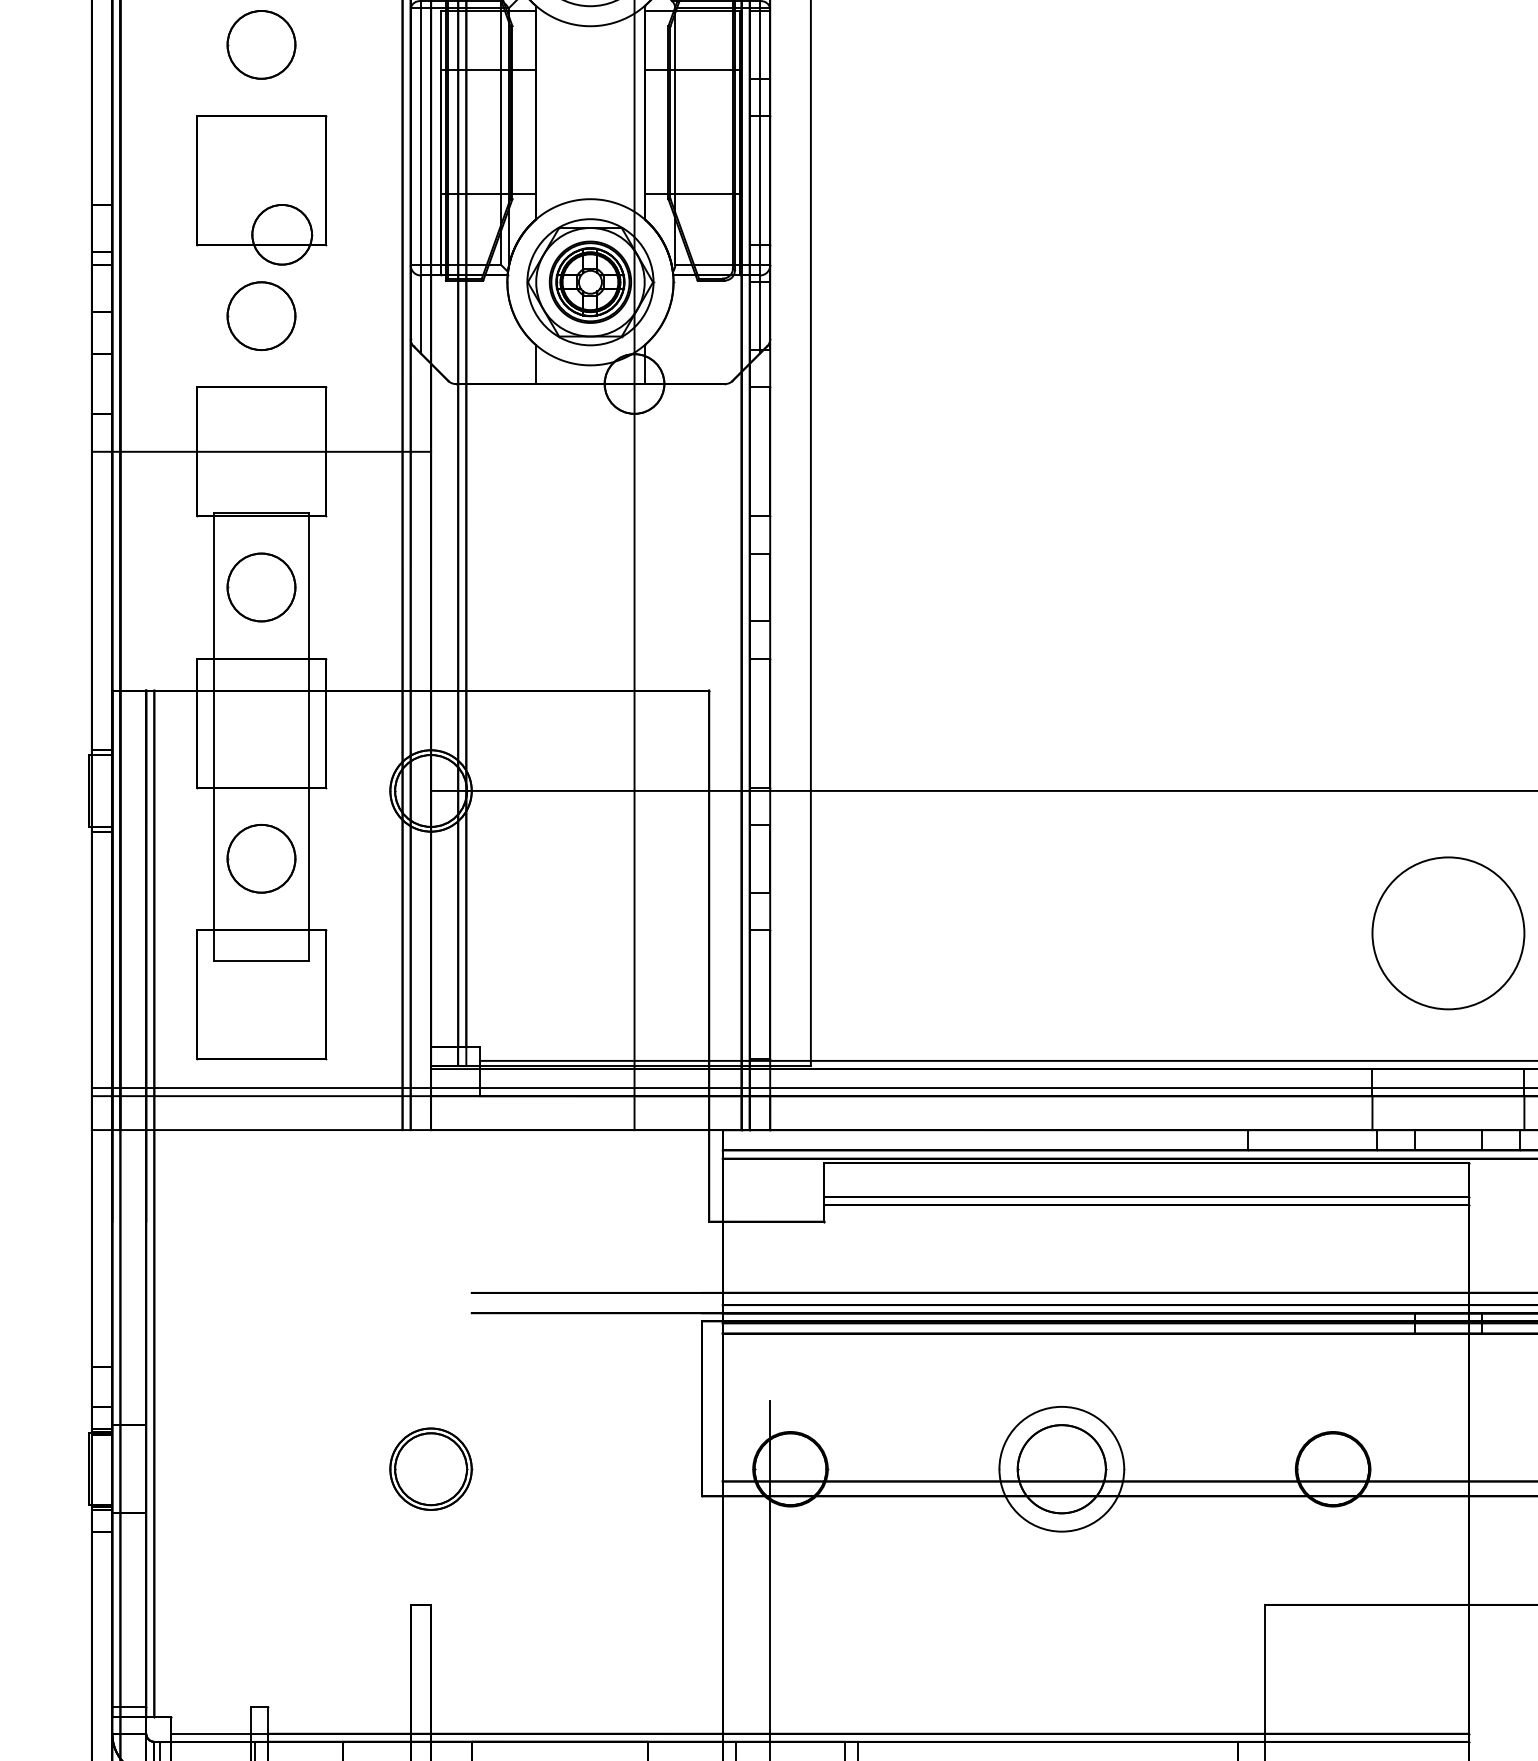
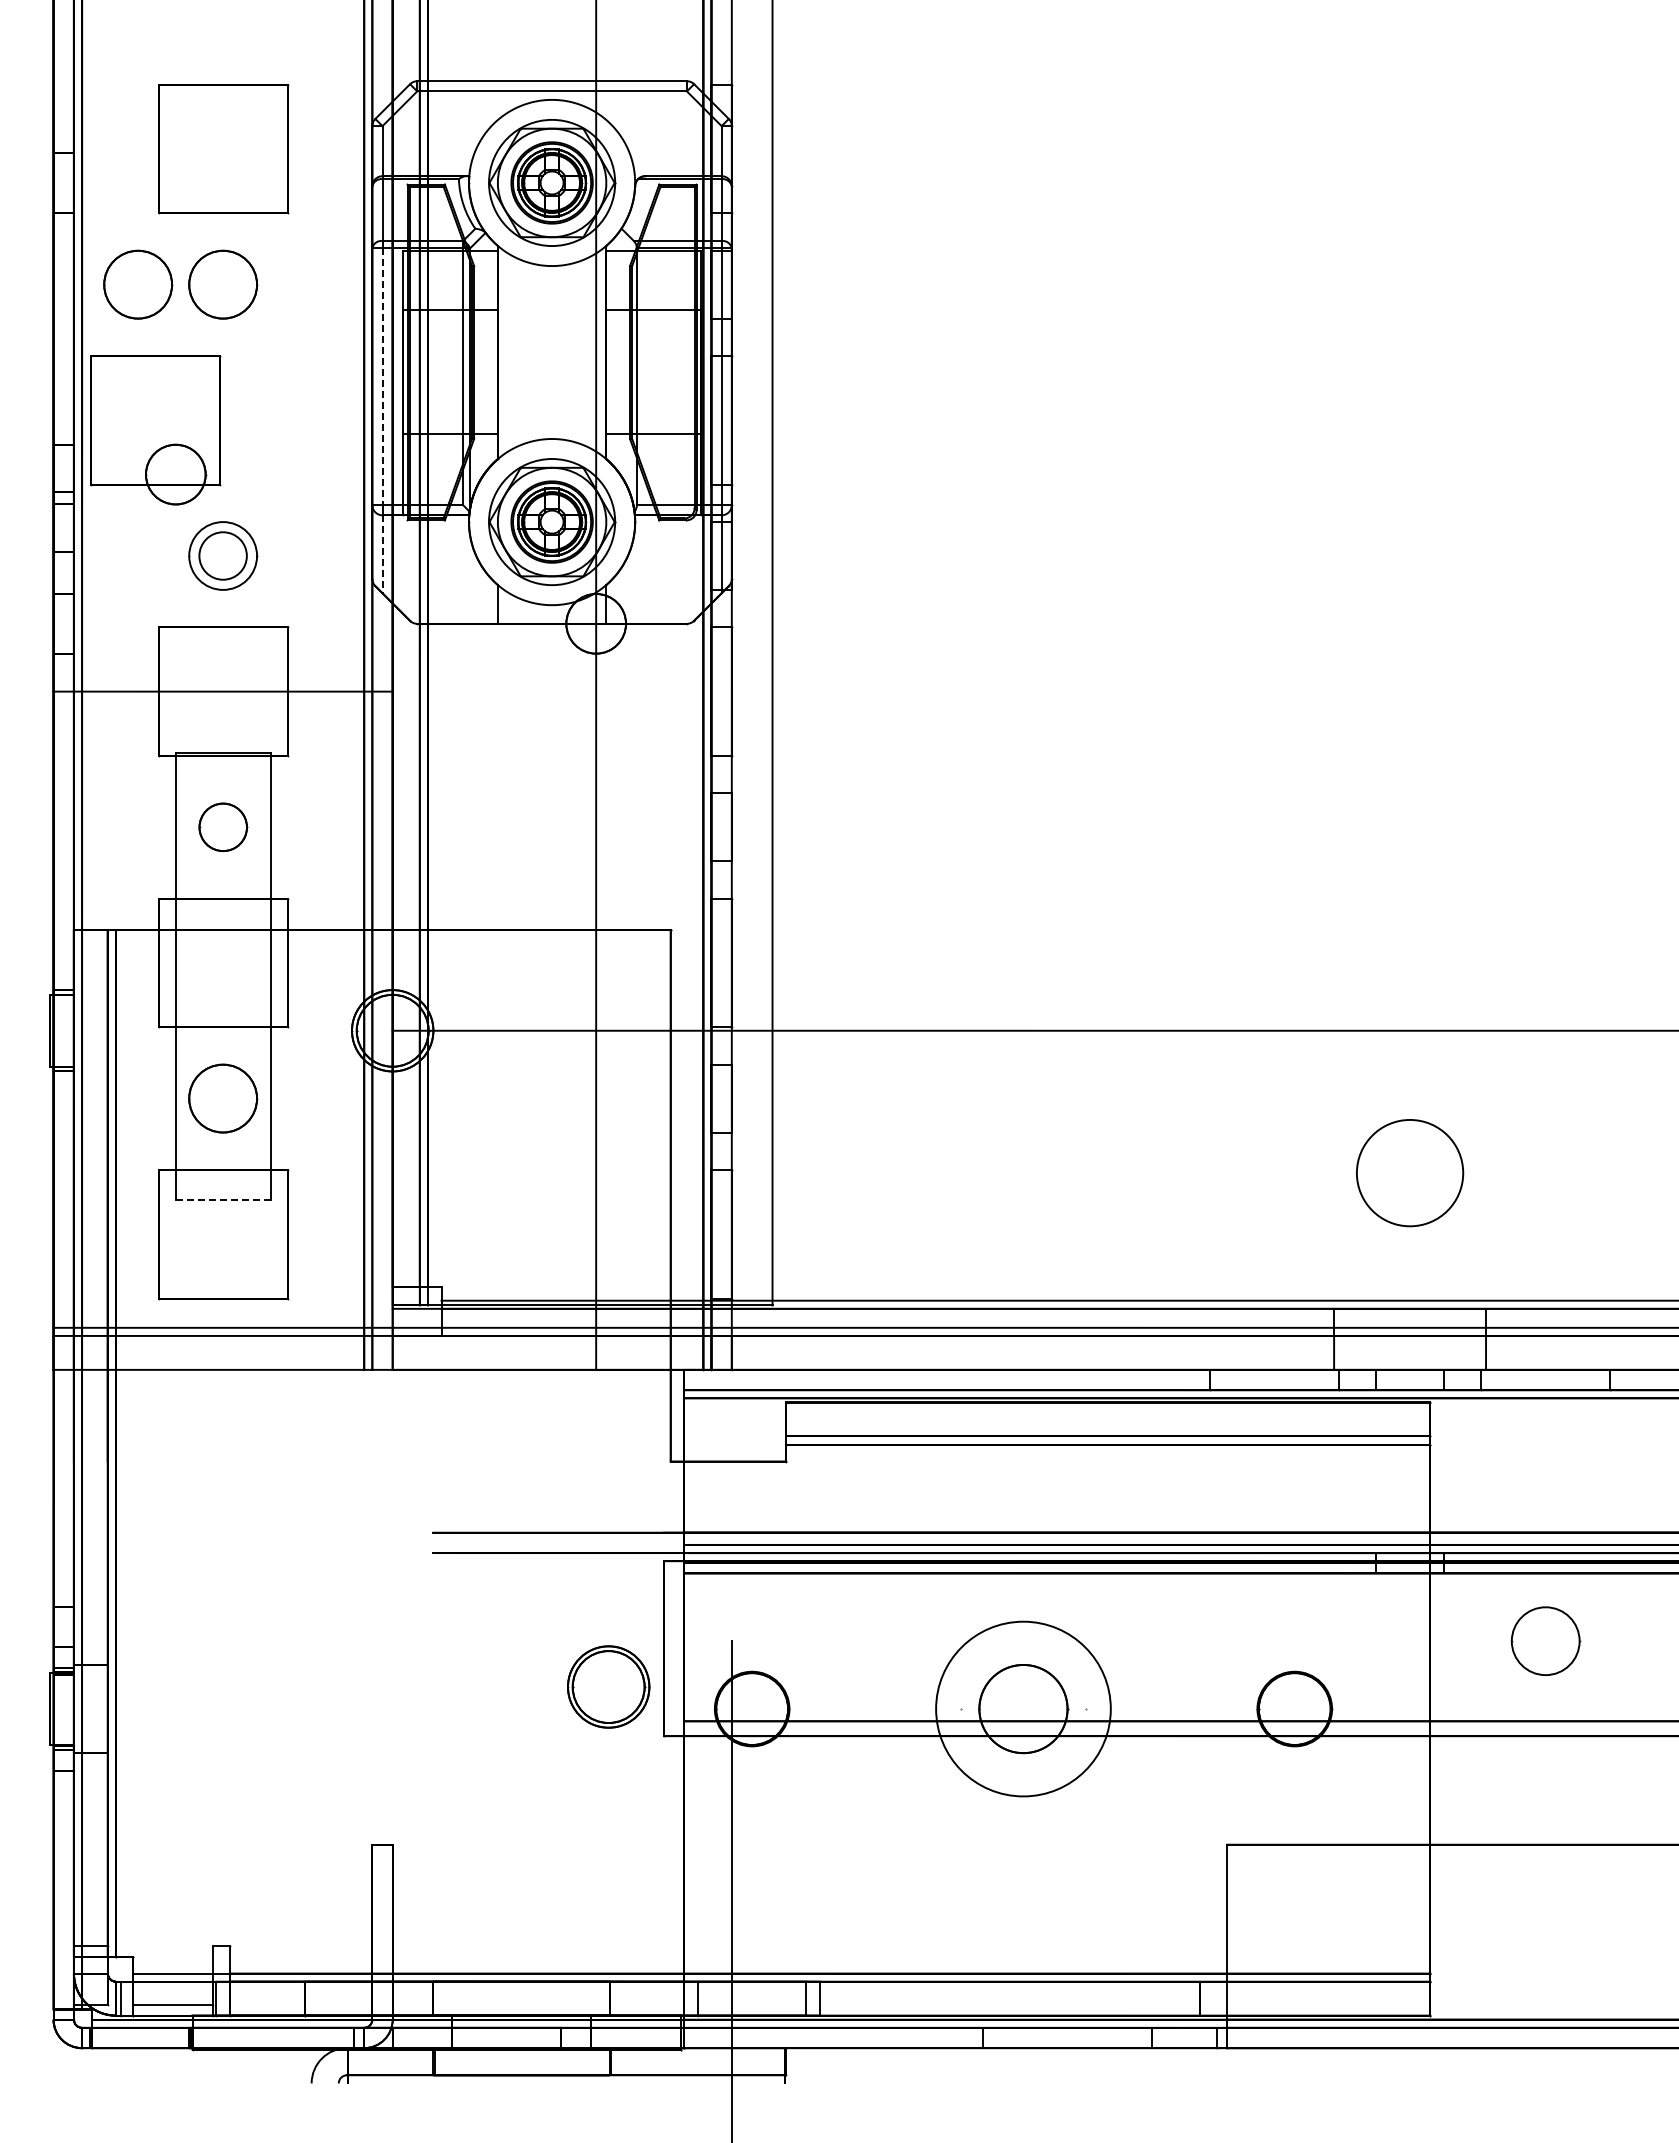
part: (176, 44) -> (138, 284), added
line: (420, 137) -> (382, 377), solid -> dashed
part: (261, 190) -> (155, 430), moved
line: (420, 314) -> (382, 554), solid -> dashed
circle: (261, 315) -> (223, 555), size x0.7
part: (261, 587) -> (223, 827), size x0.7
circle: (1447, 932) -> (1409, 1172), size x0.7
line: (260, 960) -> (222, 1200), solid -> dashed
part: (430, 1468) -> (608, 1686), moved
circle: (1061, 1468) -> (1023, 1708), size x1.4

